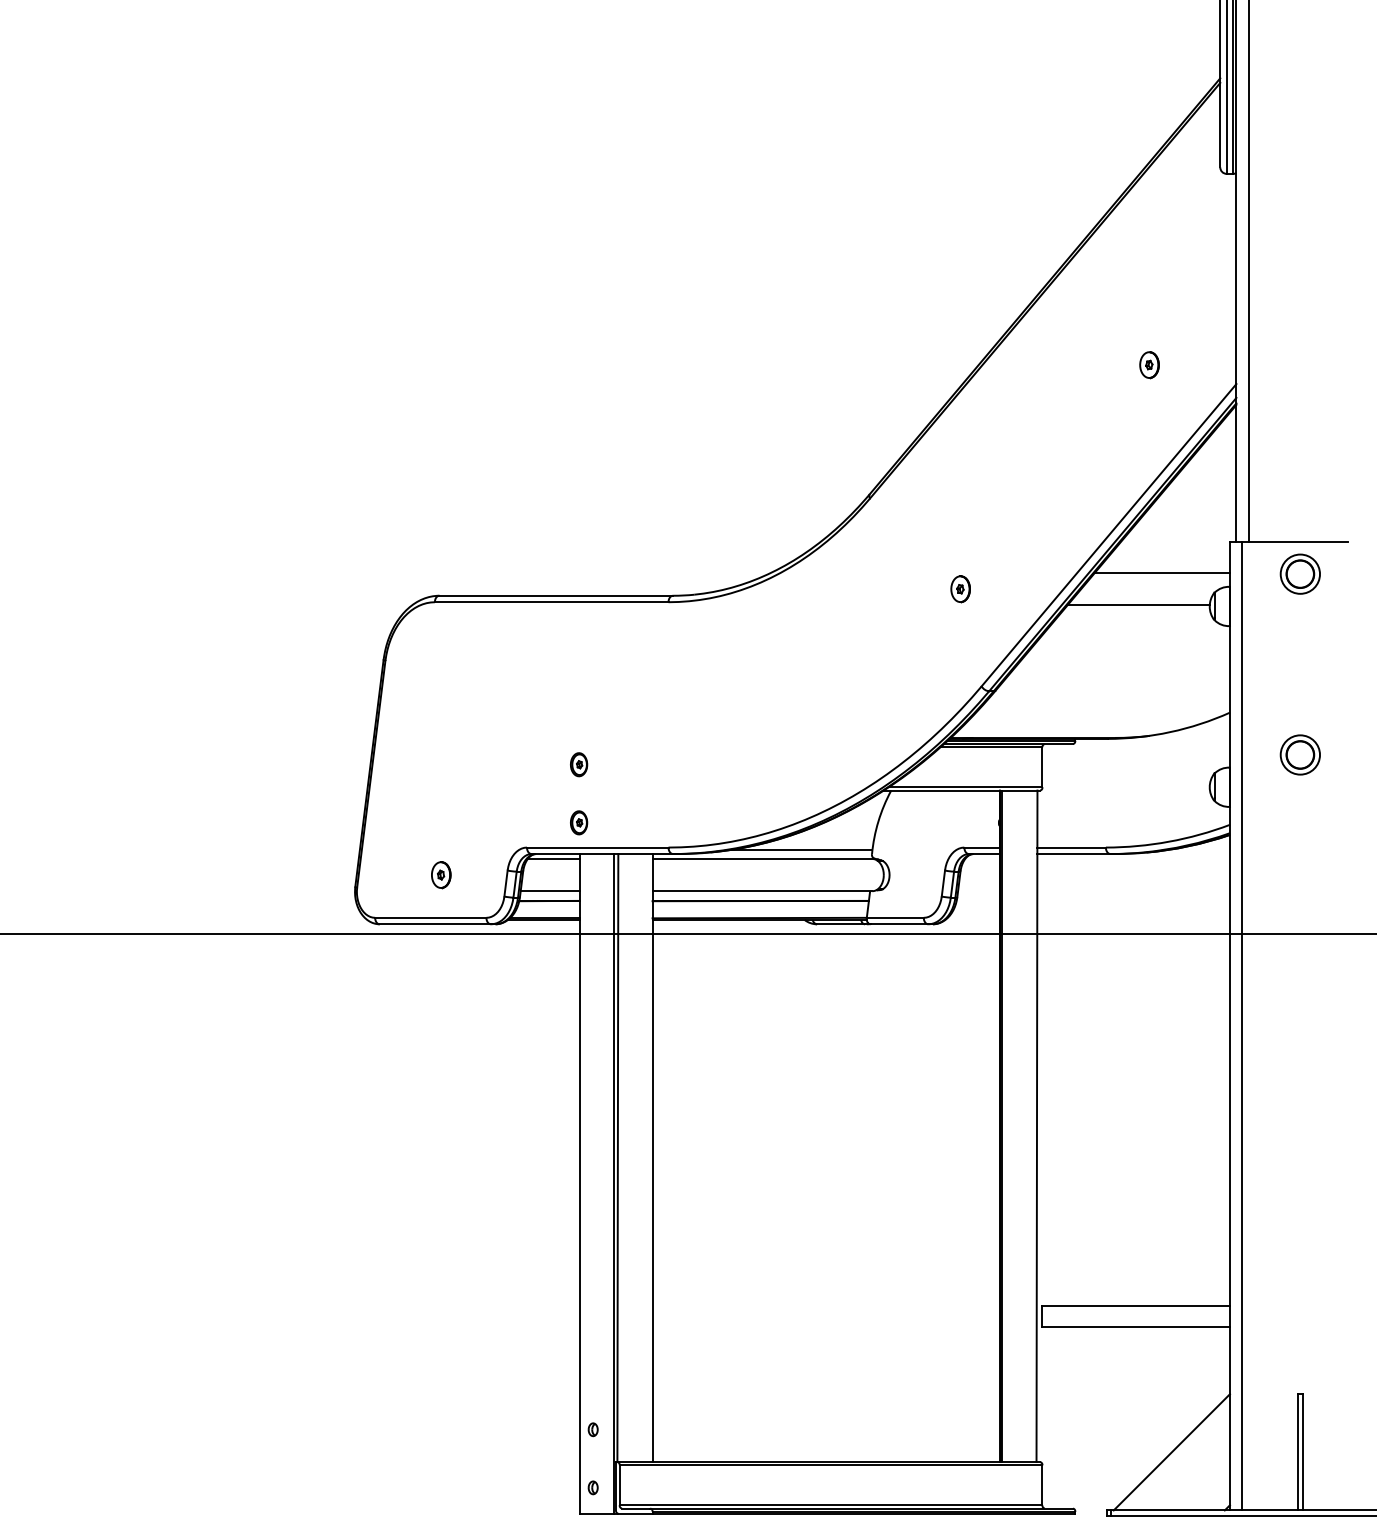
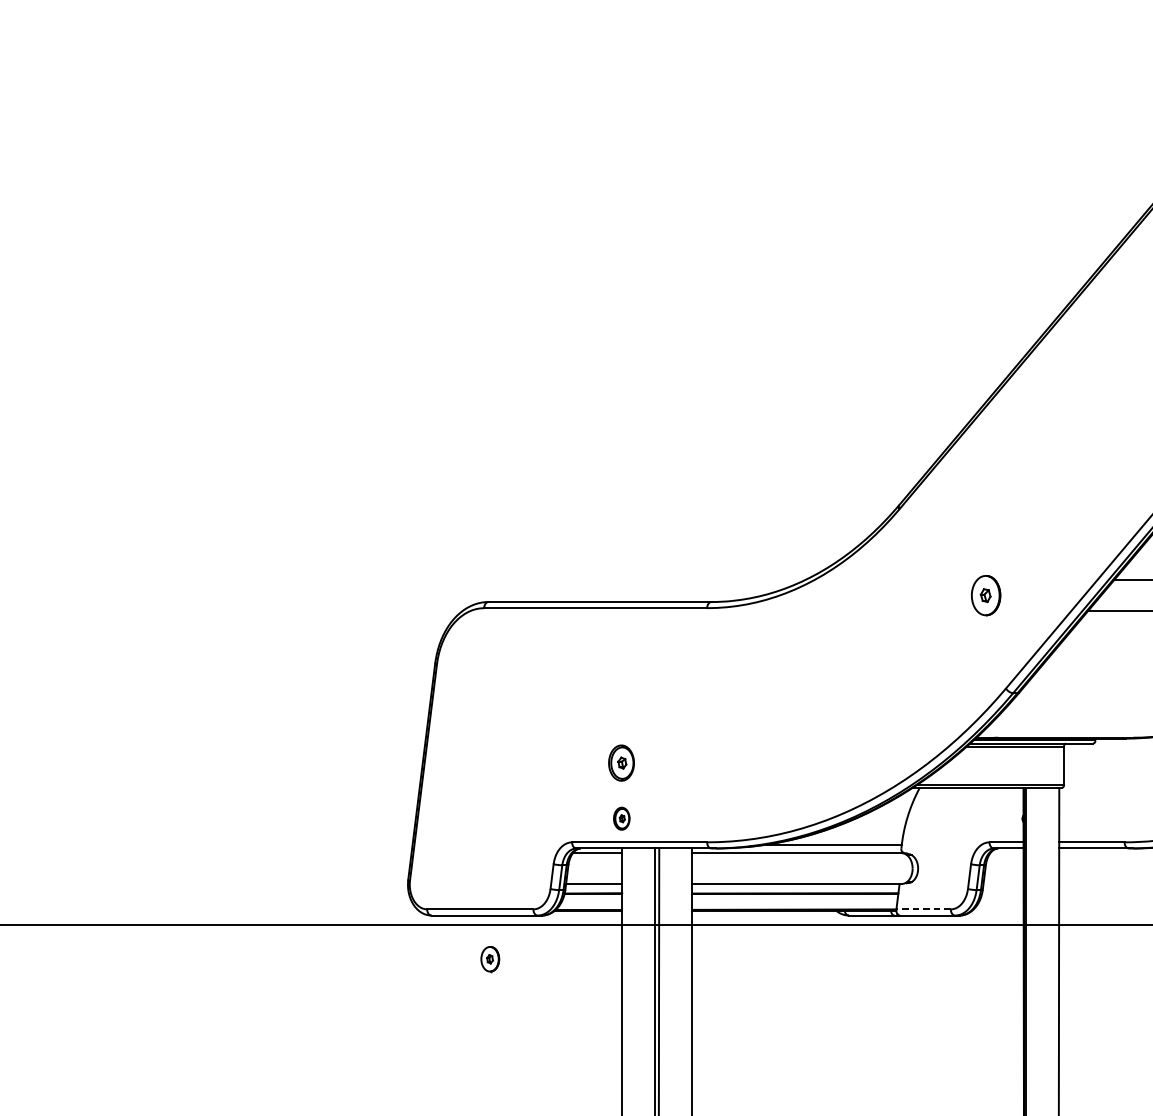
part: (960, 589) -> (985, 596), size x1.6
part: (579, 764) -> (622, 763), size x1.6
part: (441, 875) -> (490, 959), moved
line: (894, 917) -> (922, 909), solid -> dashed

